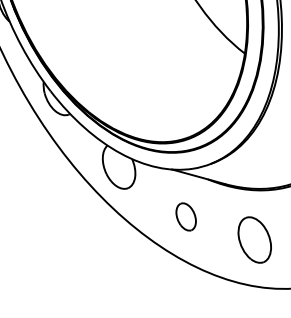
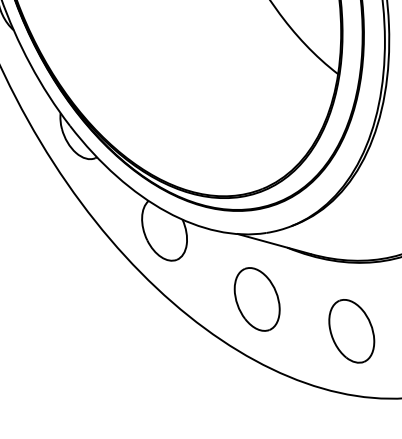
part: (185, 216) -> (256, 299), size x1.67

